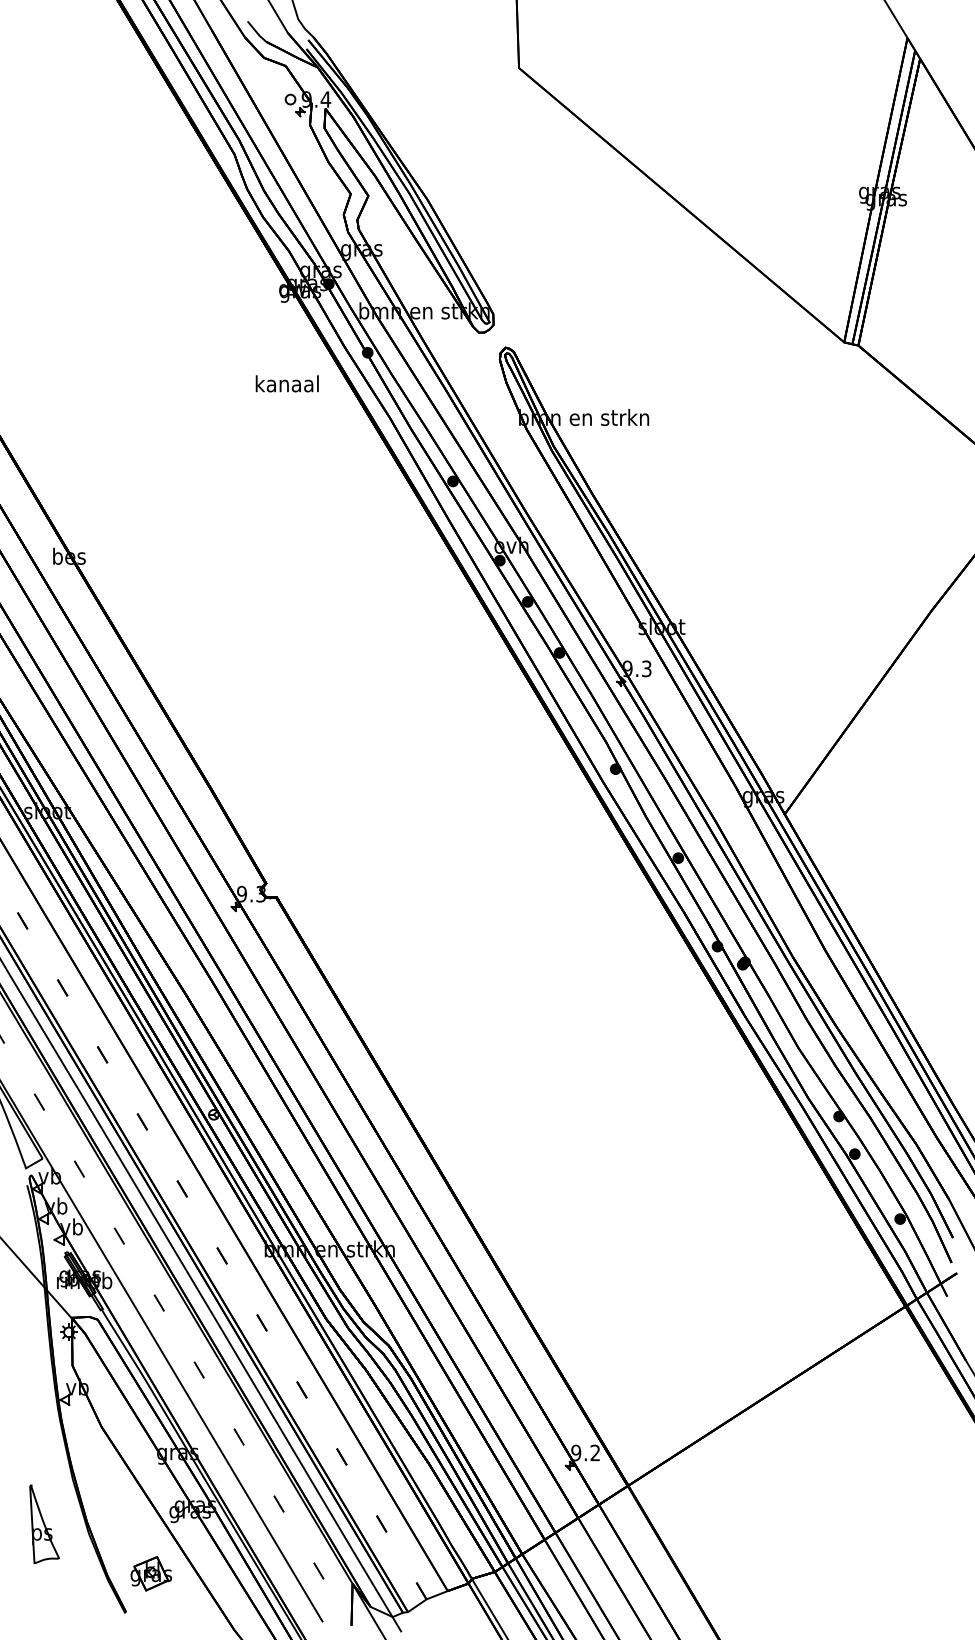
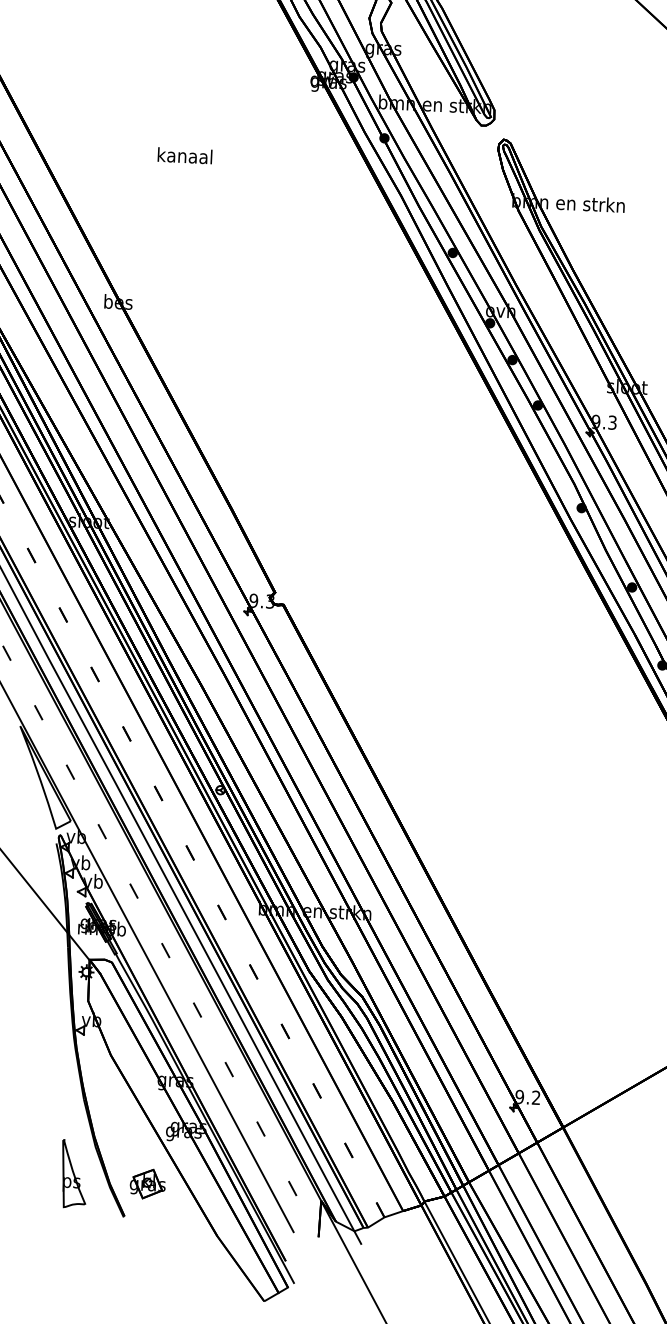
text: (286, 383) -> (184, 155), moved
part: (44, 1523) -> (74, 1173), moved

